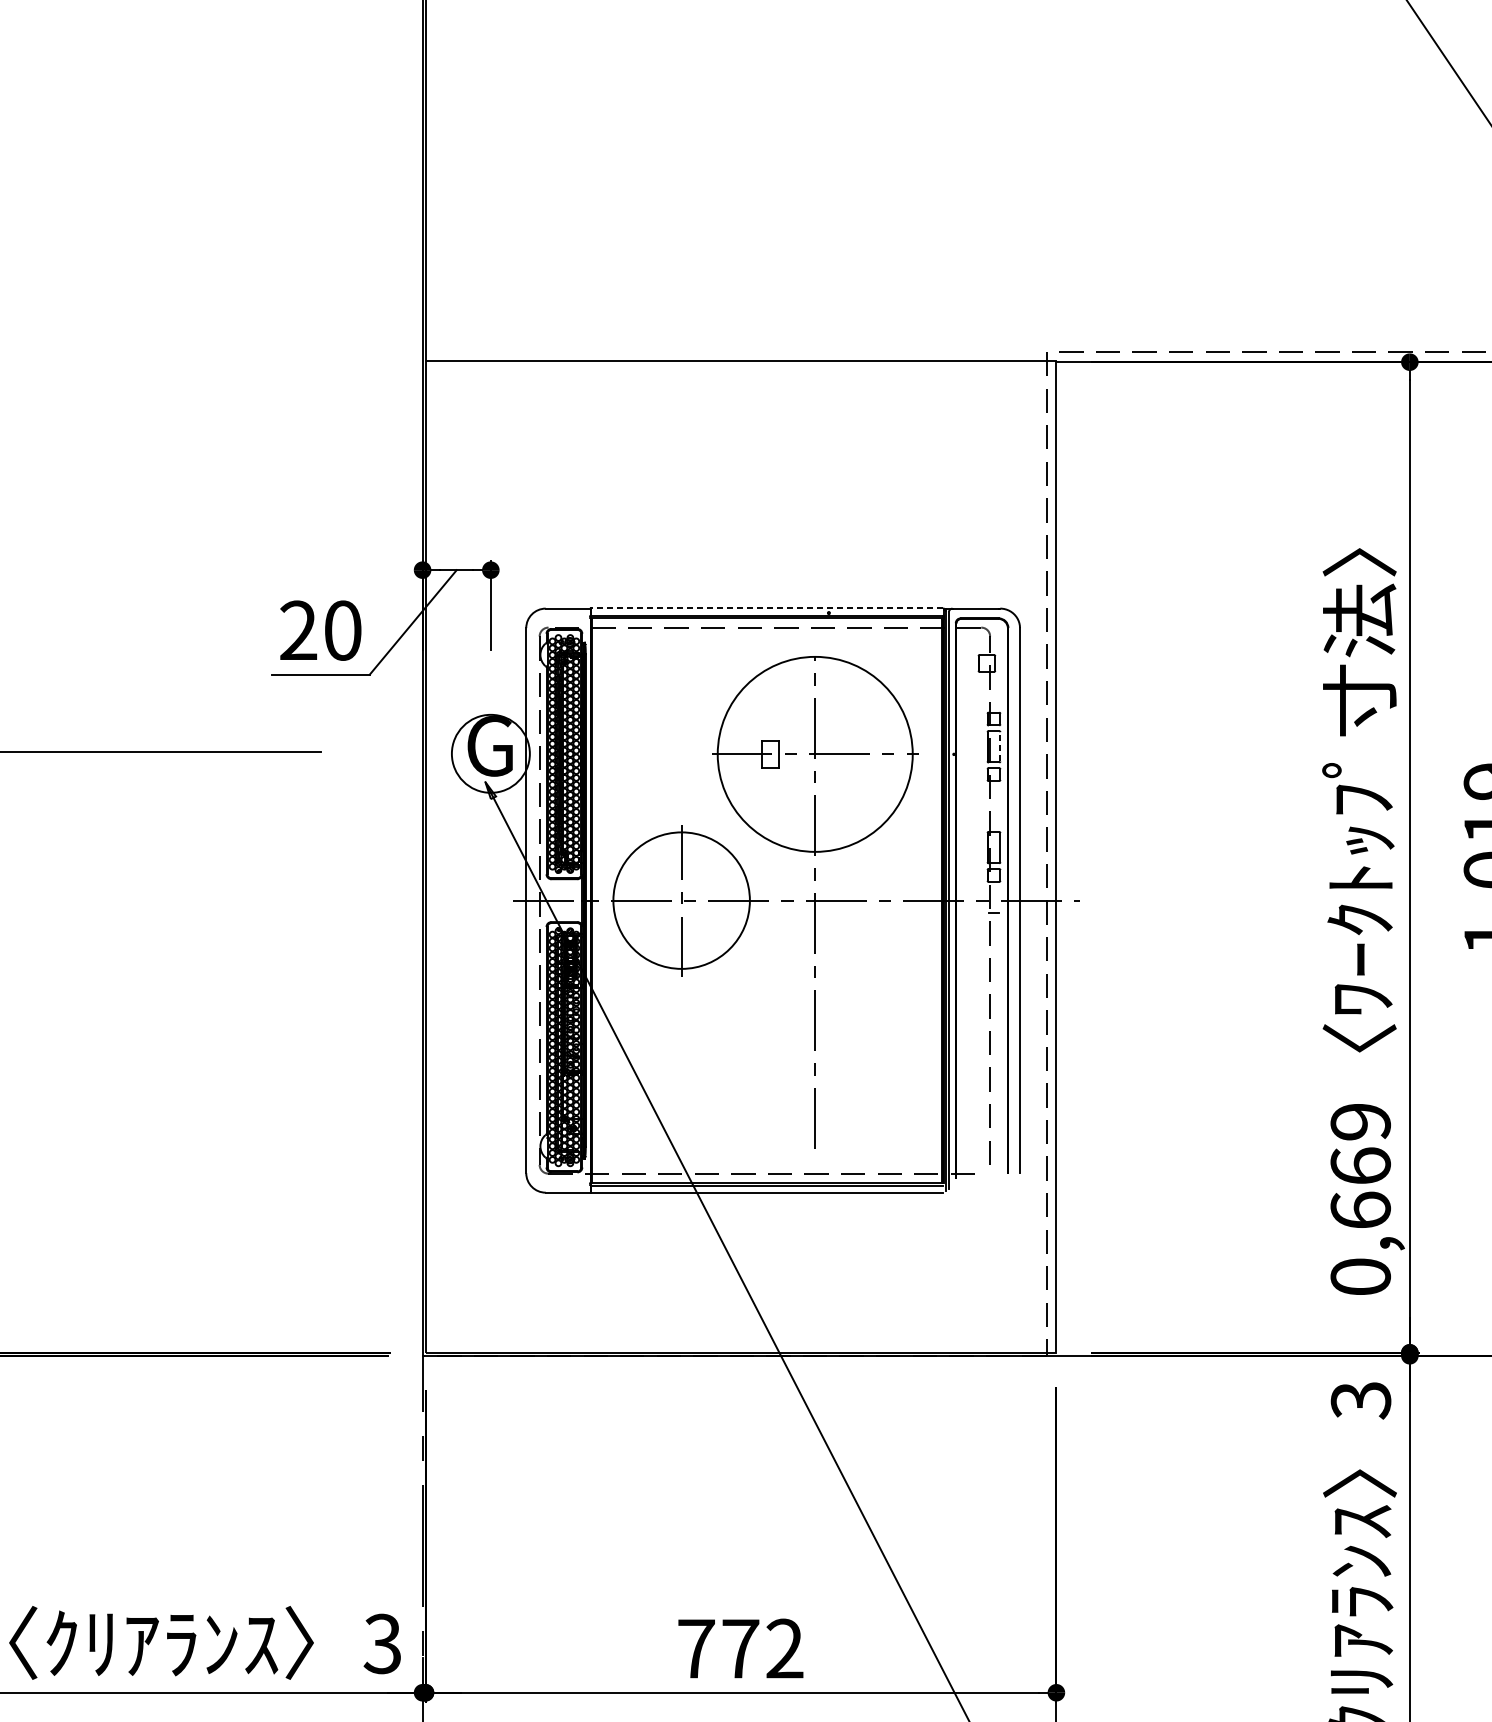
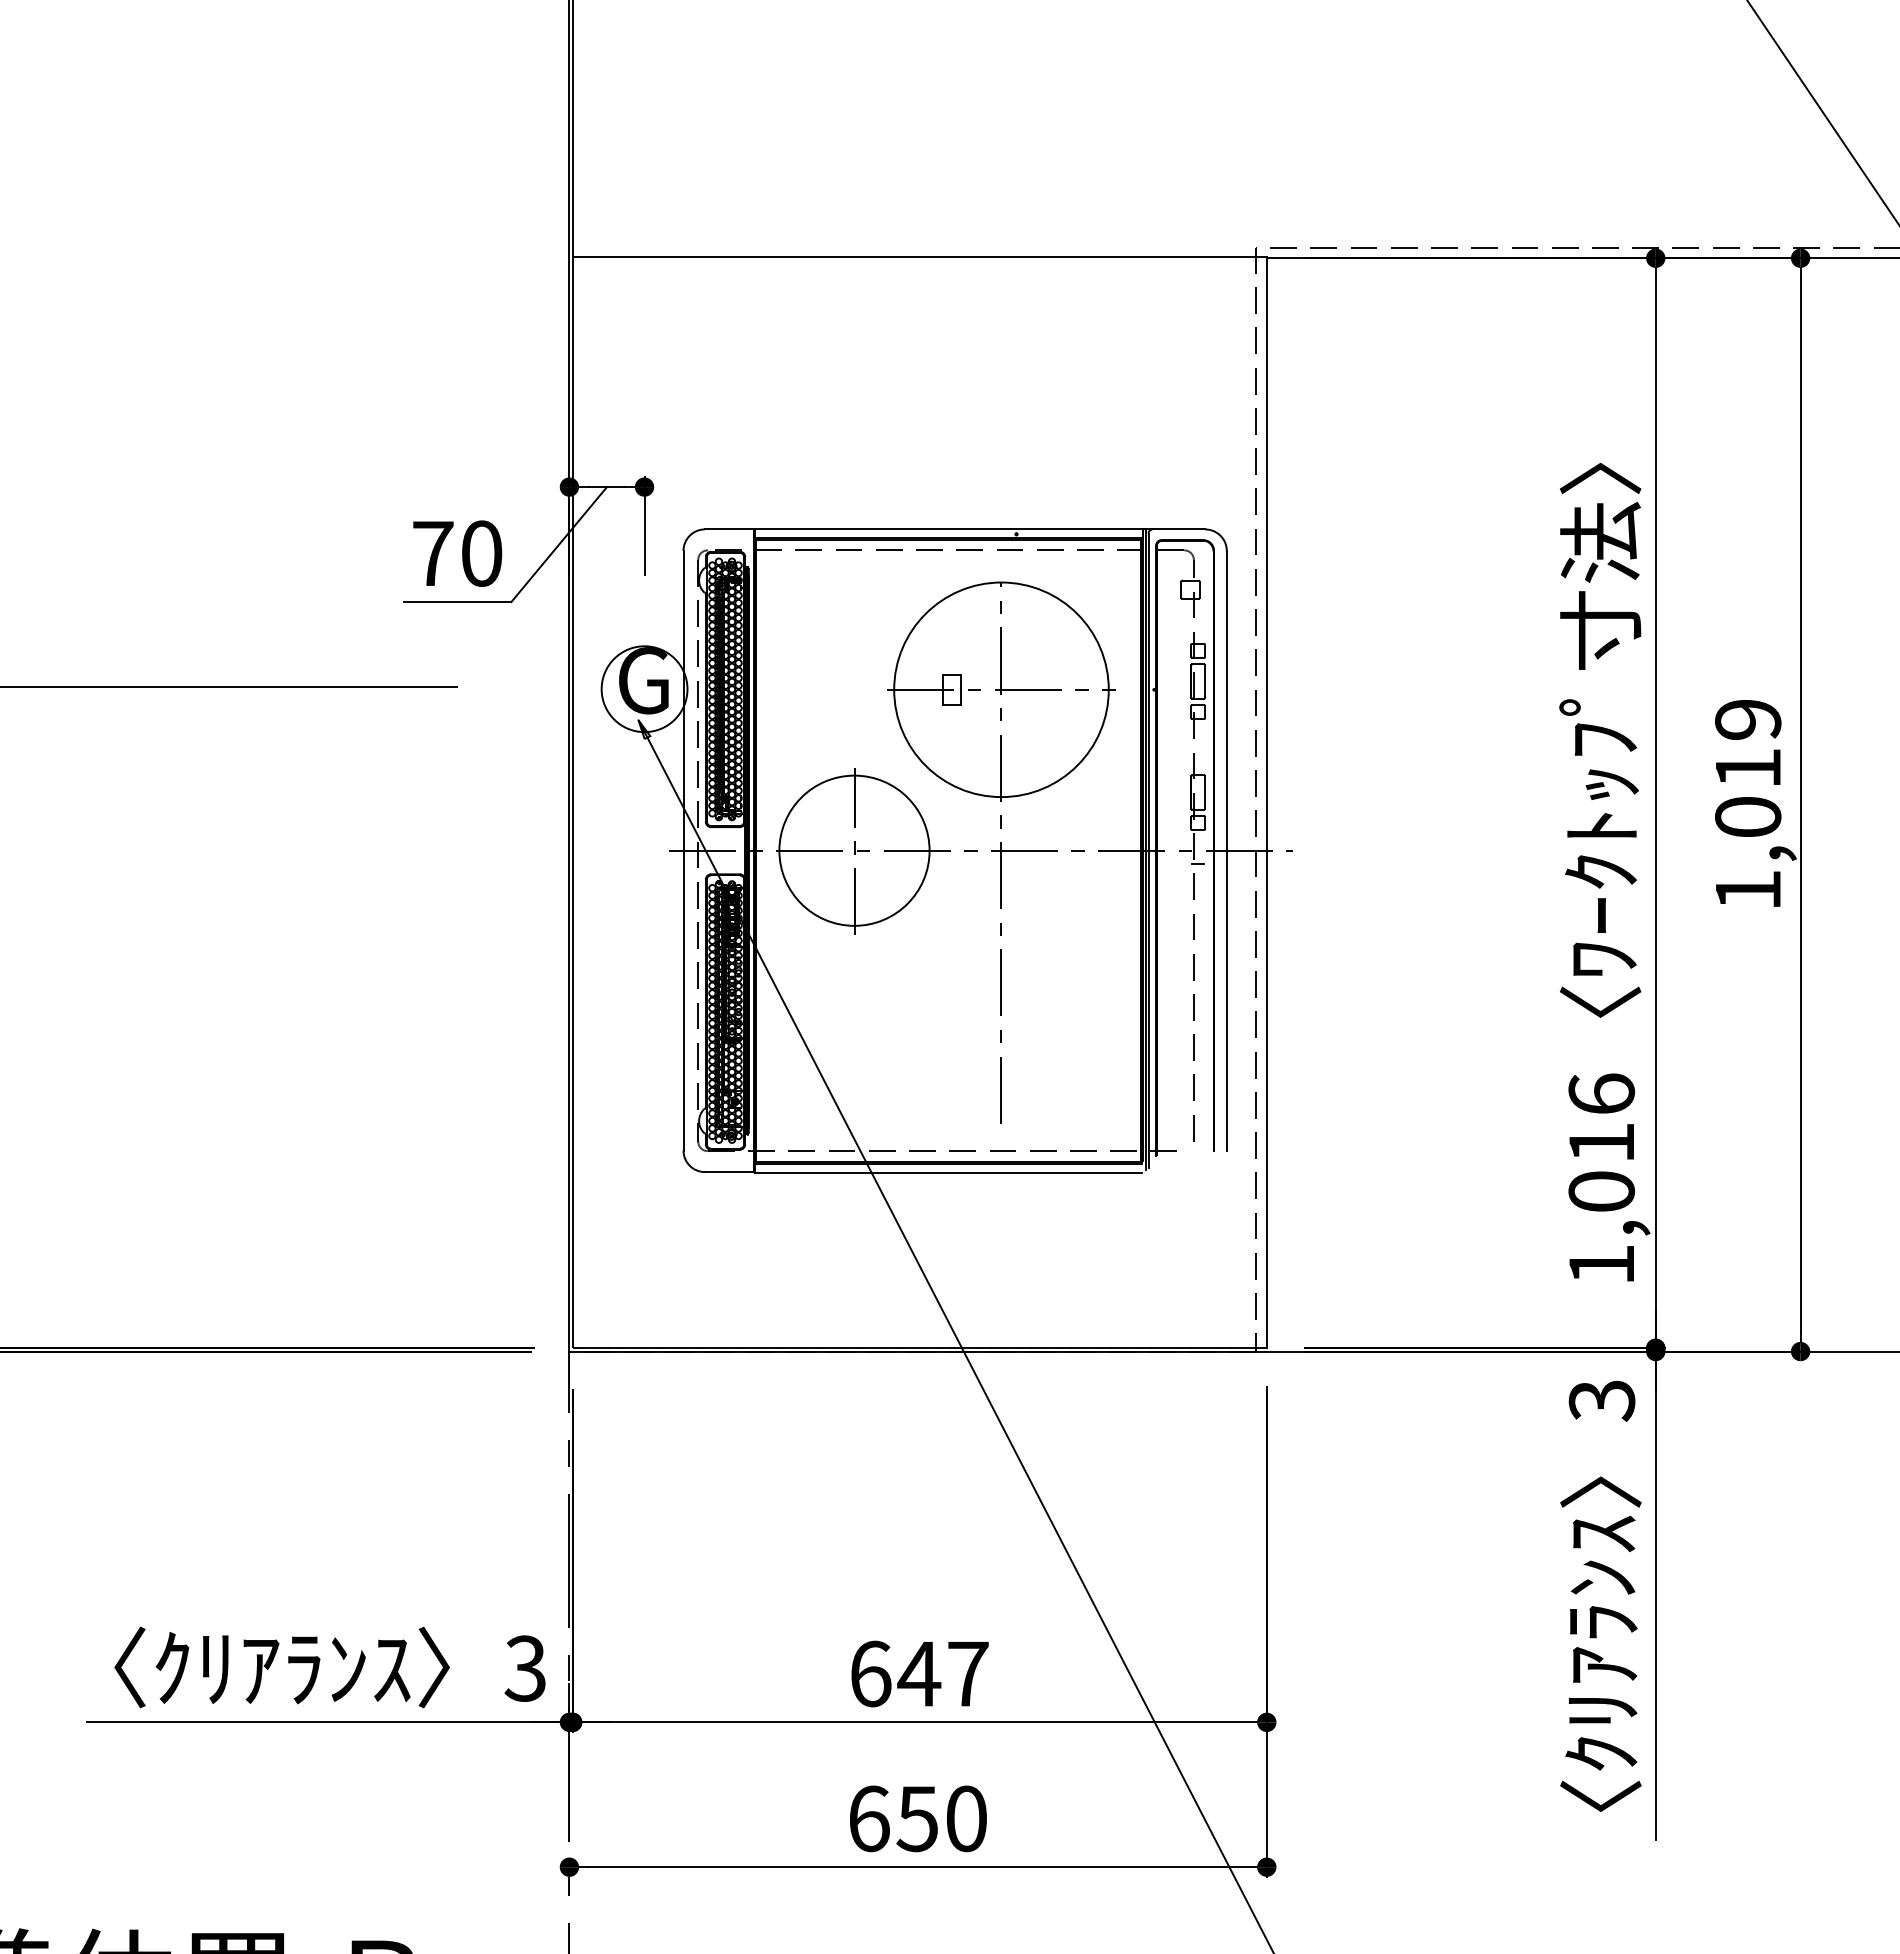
line: (767, 607) -> (948, 528), dashed -> solid
text: (298, 629) -> (432, 552), 20 -> 70
line: (1000, 746) -> (1205, 681), dashed -> solid
text: (1360, 1198) -> (1601, 1178), 0,669 -> 1,016
text: (740, 1648) -> (919, 1673), 772 -> 647

